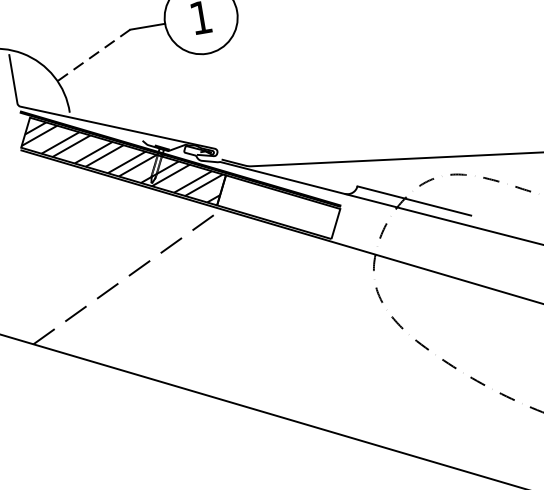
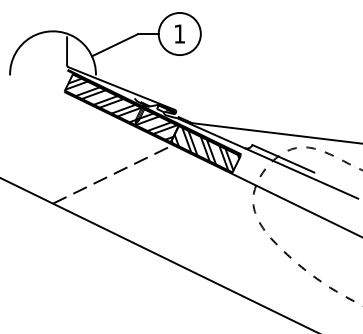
line: (94, 55) -> (115, 45), dashed -> solid
hatch: (278, 205) -> (205, 148), added

